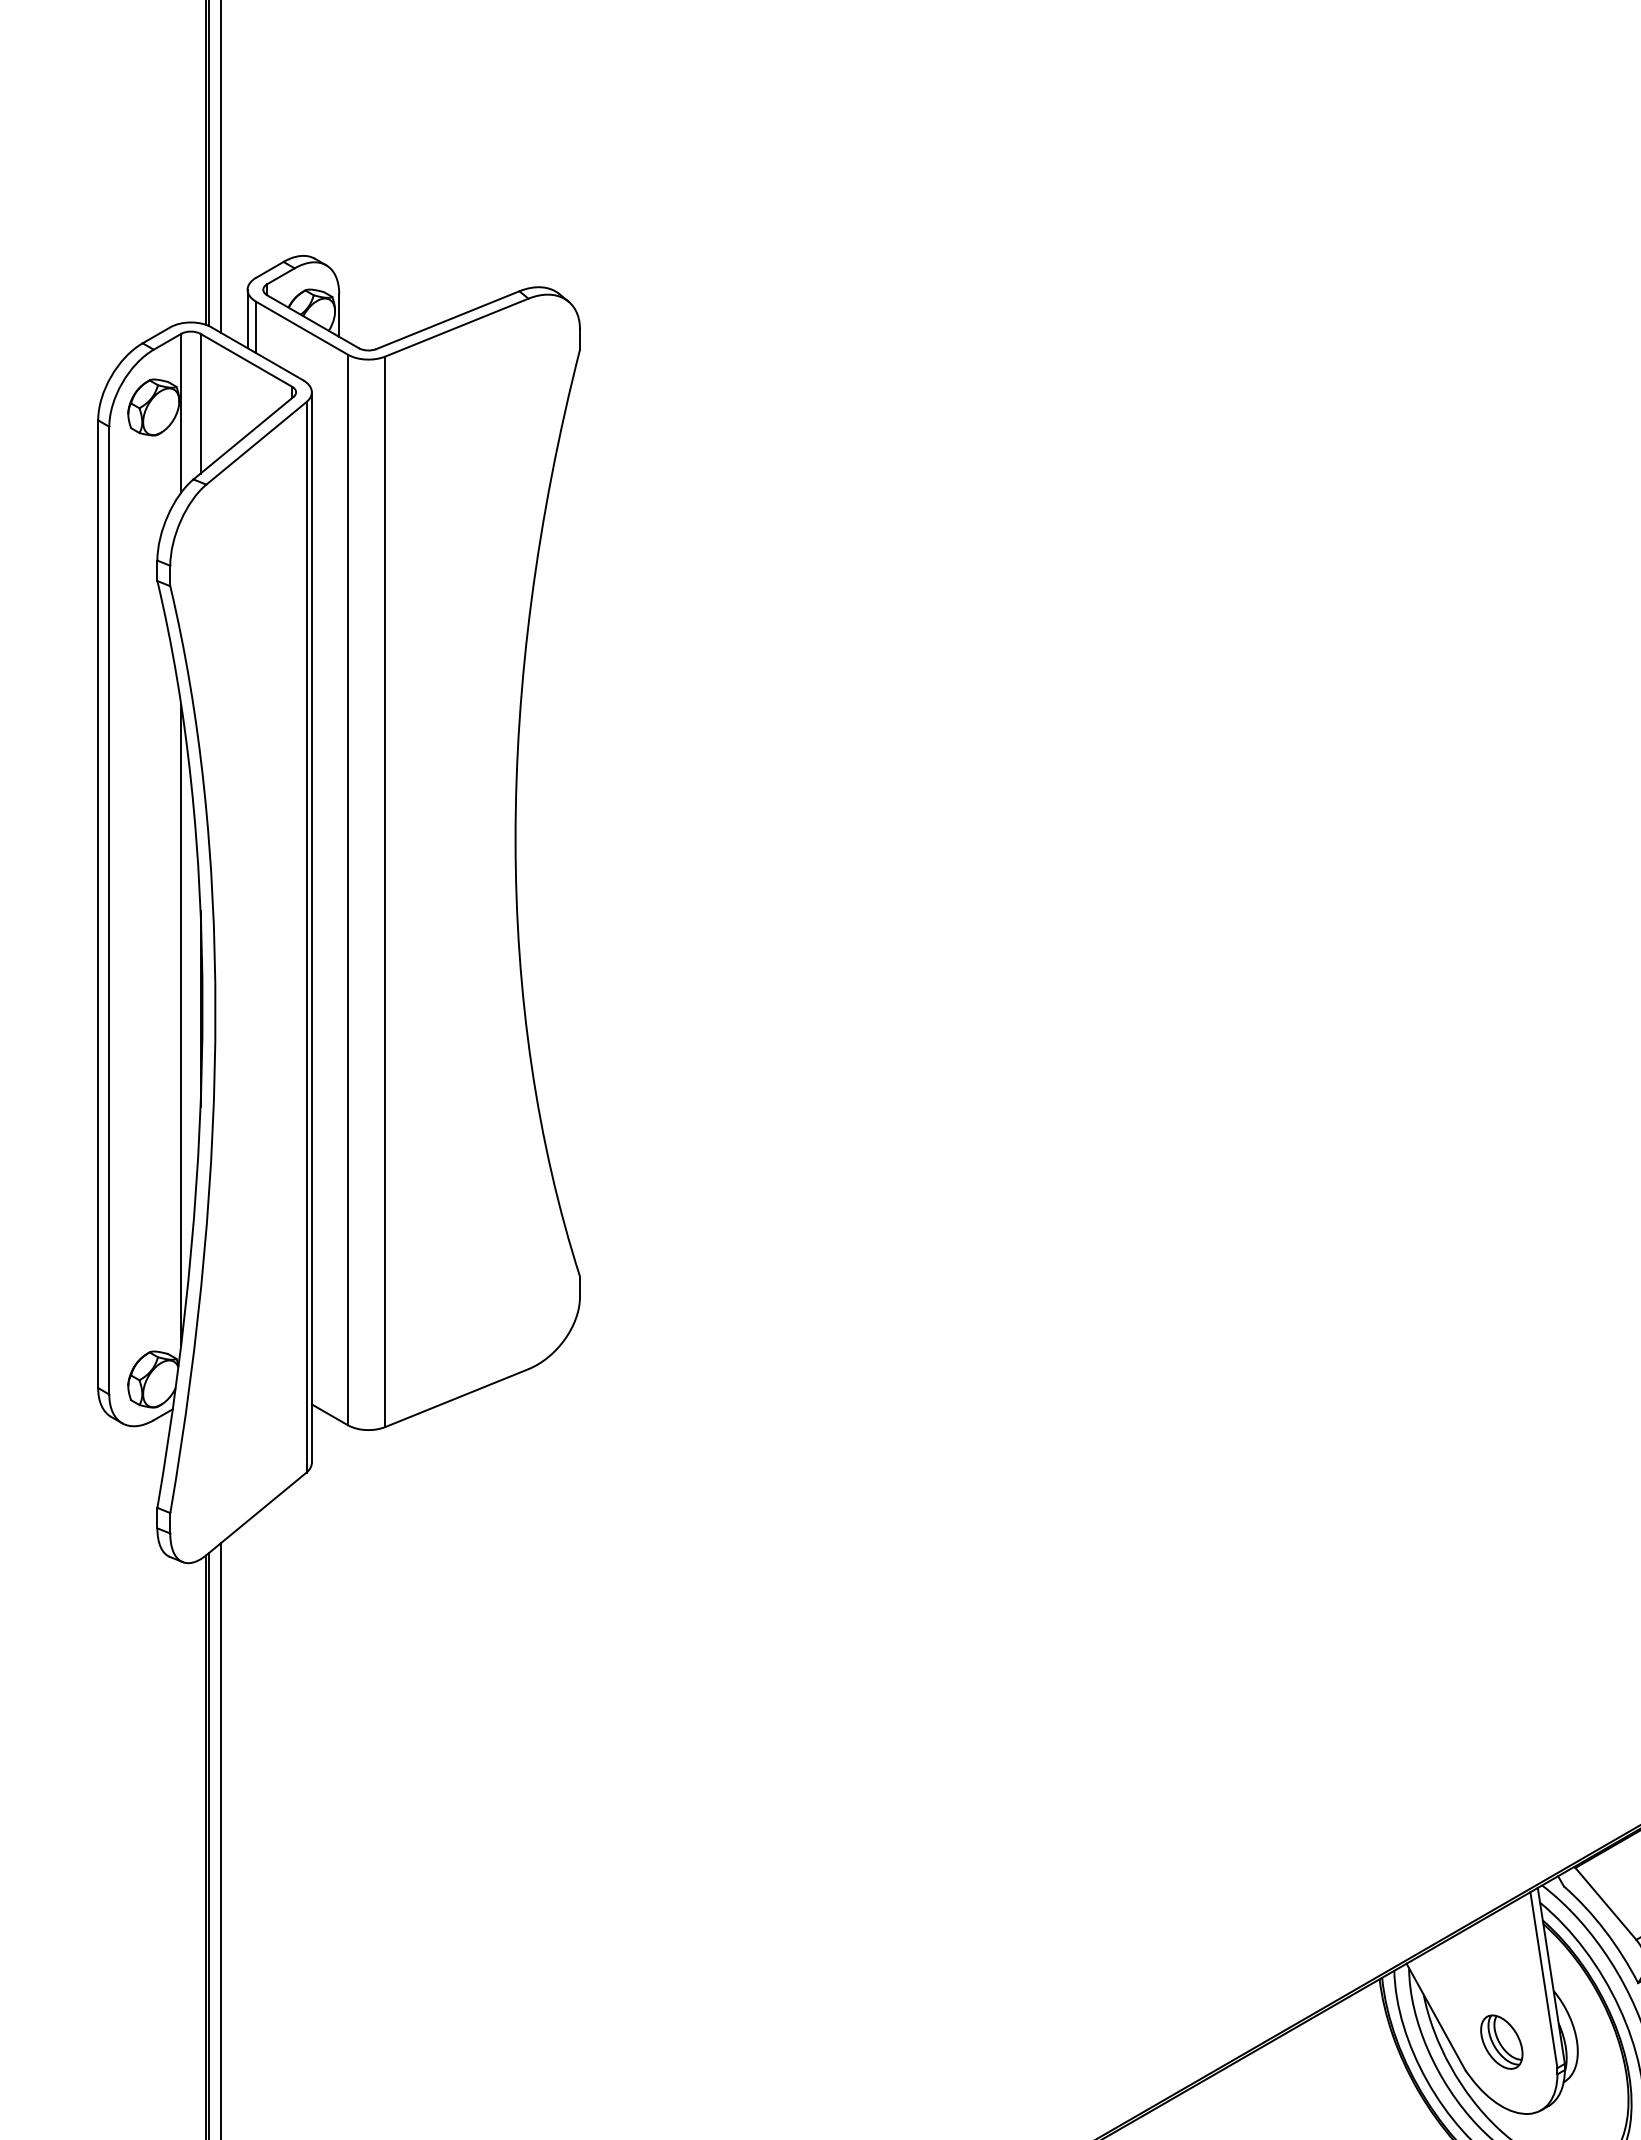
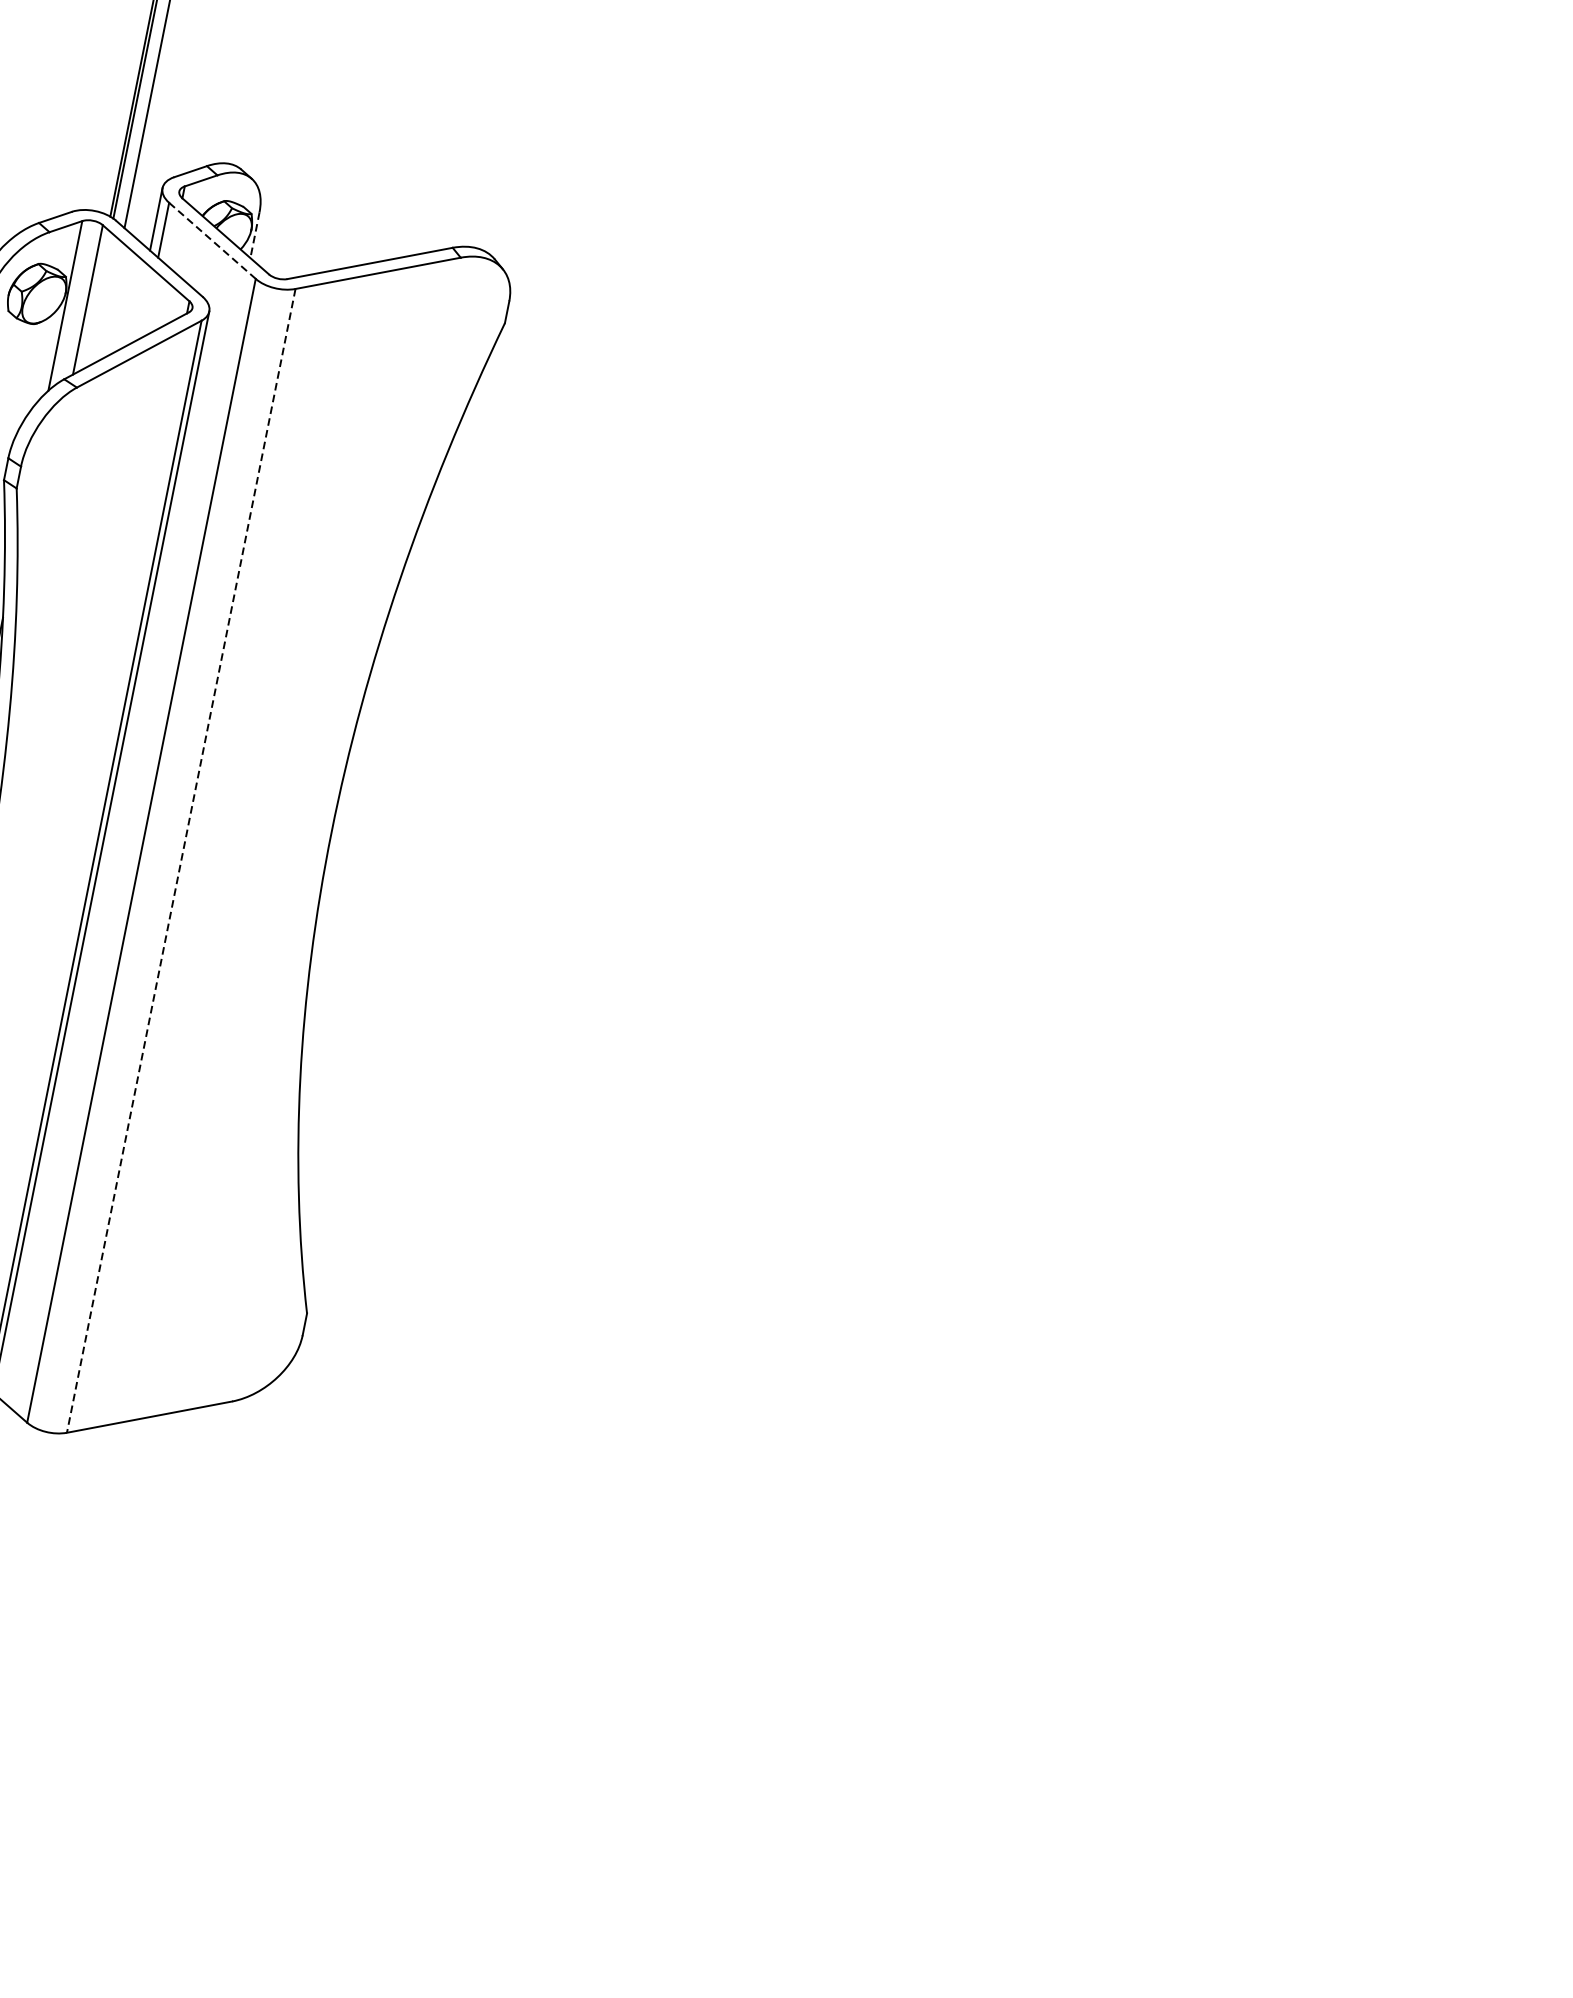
line: (339, 315) -> (255, 235), solid -> dashed
line: (301, 328) -> (211, 241), solid -> dashed
line: (385, 892) -> (181, 861), solid -> dashed

